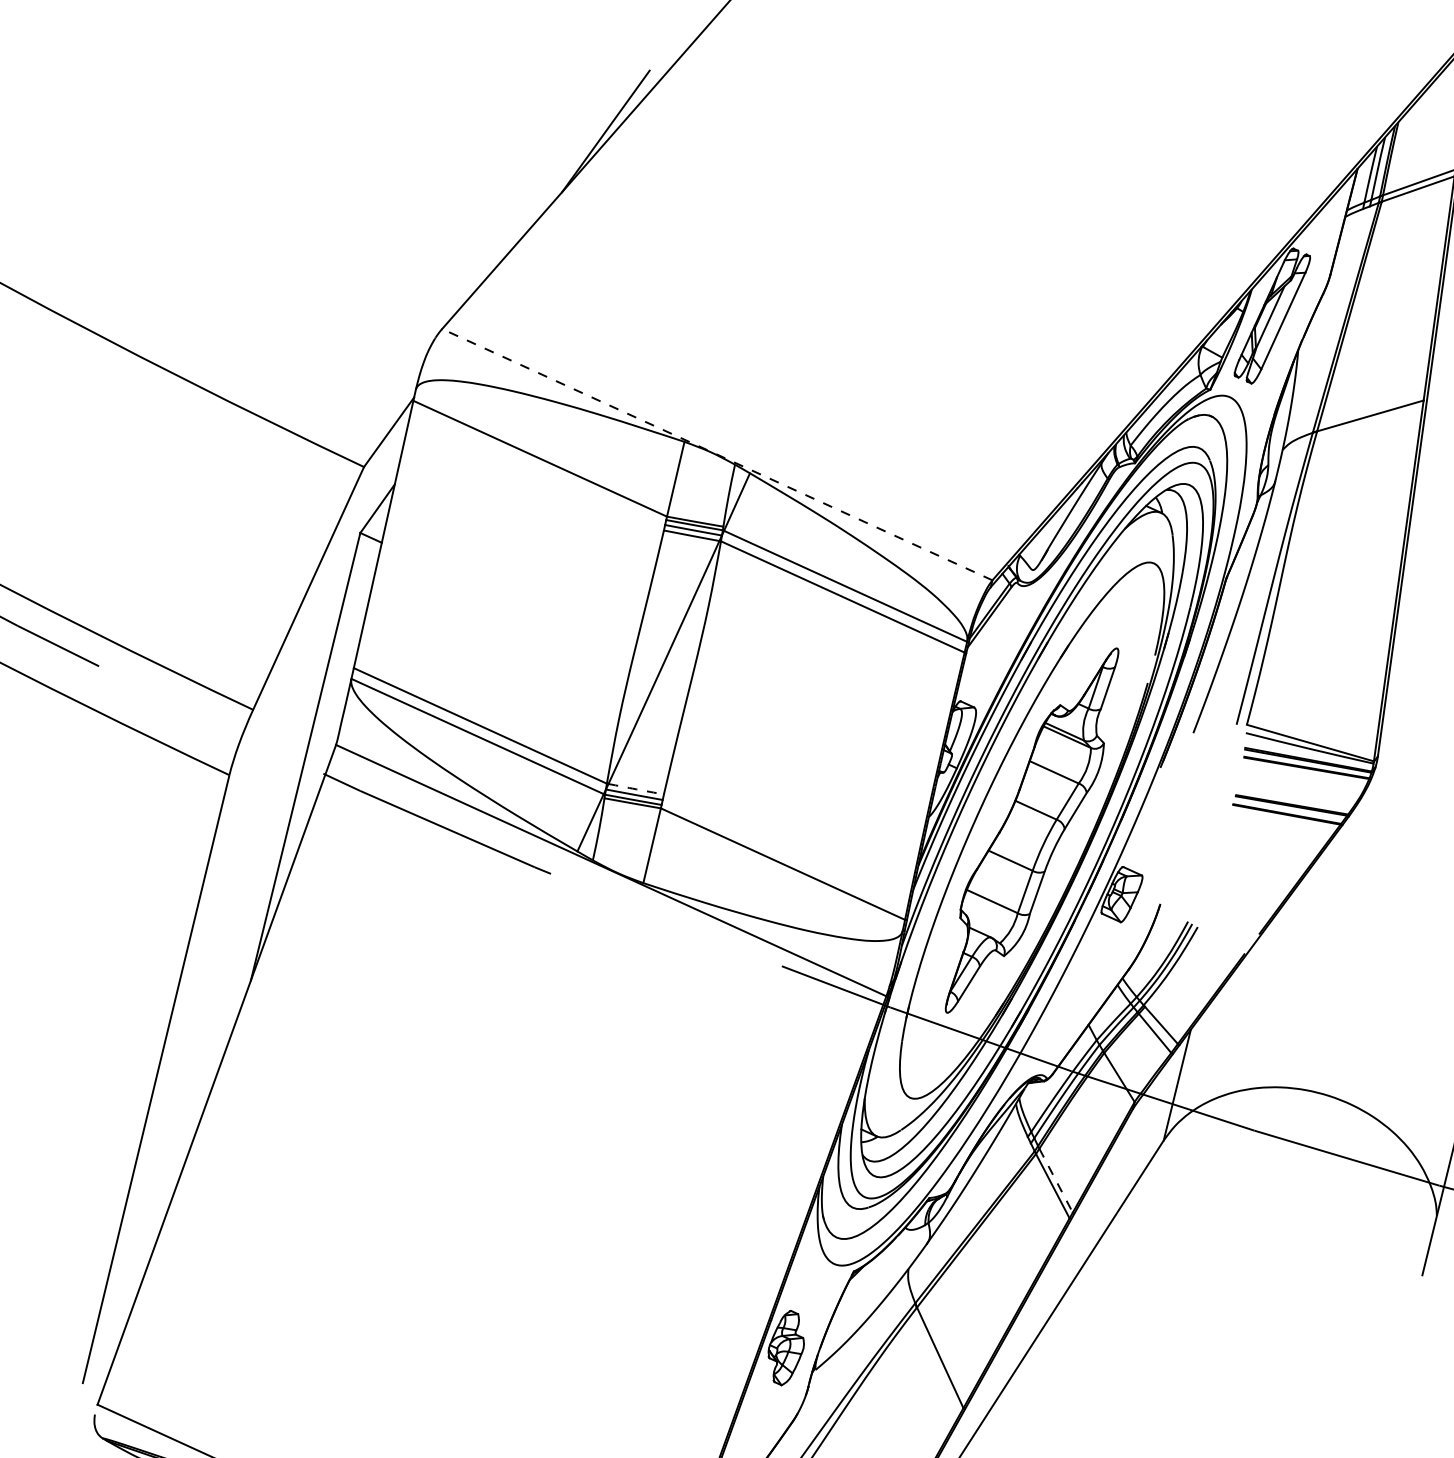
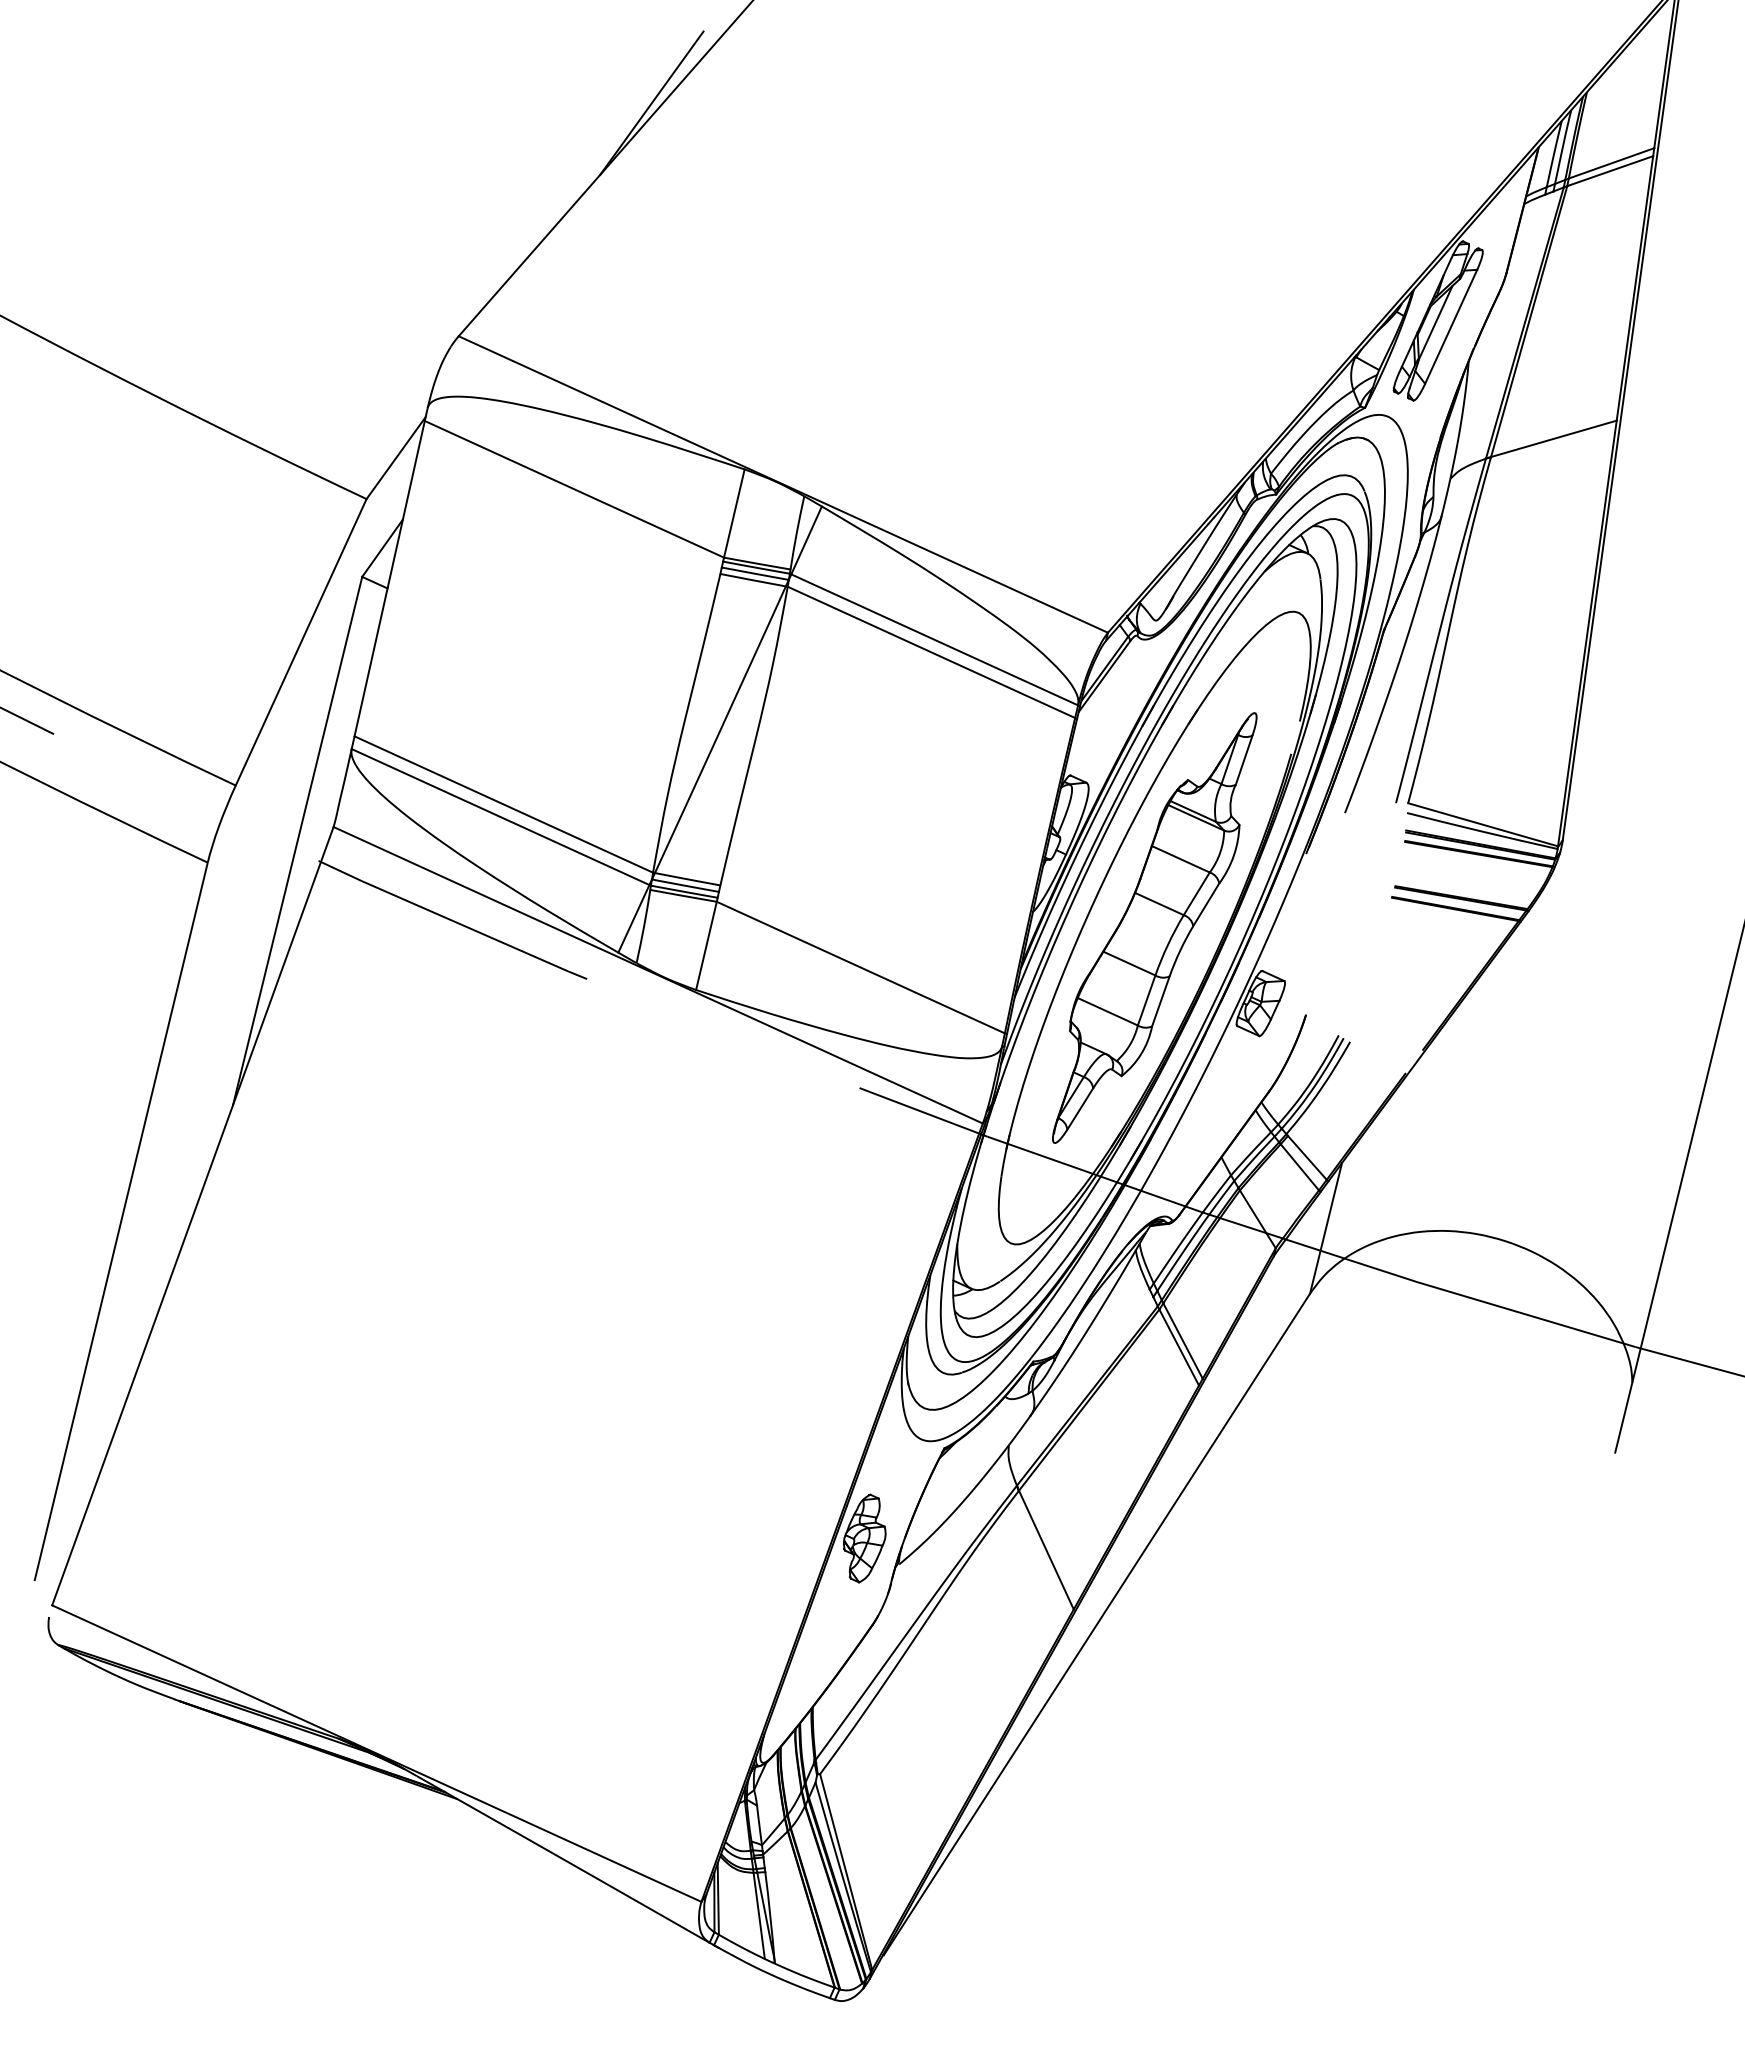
line: (717, 454) -> (783, 484), dashed -> solid
arc: (636, 789) -> (687, 879), dashed -> solid
line: (1056, 1181) -> (1183, 1341), dashed -> solid

